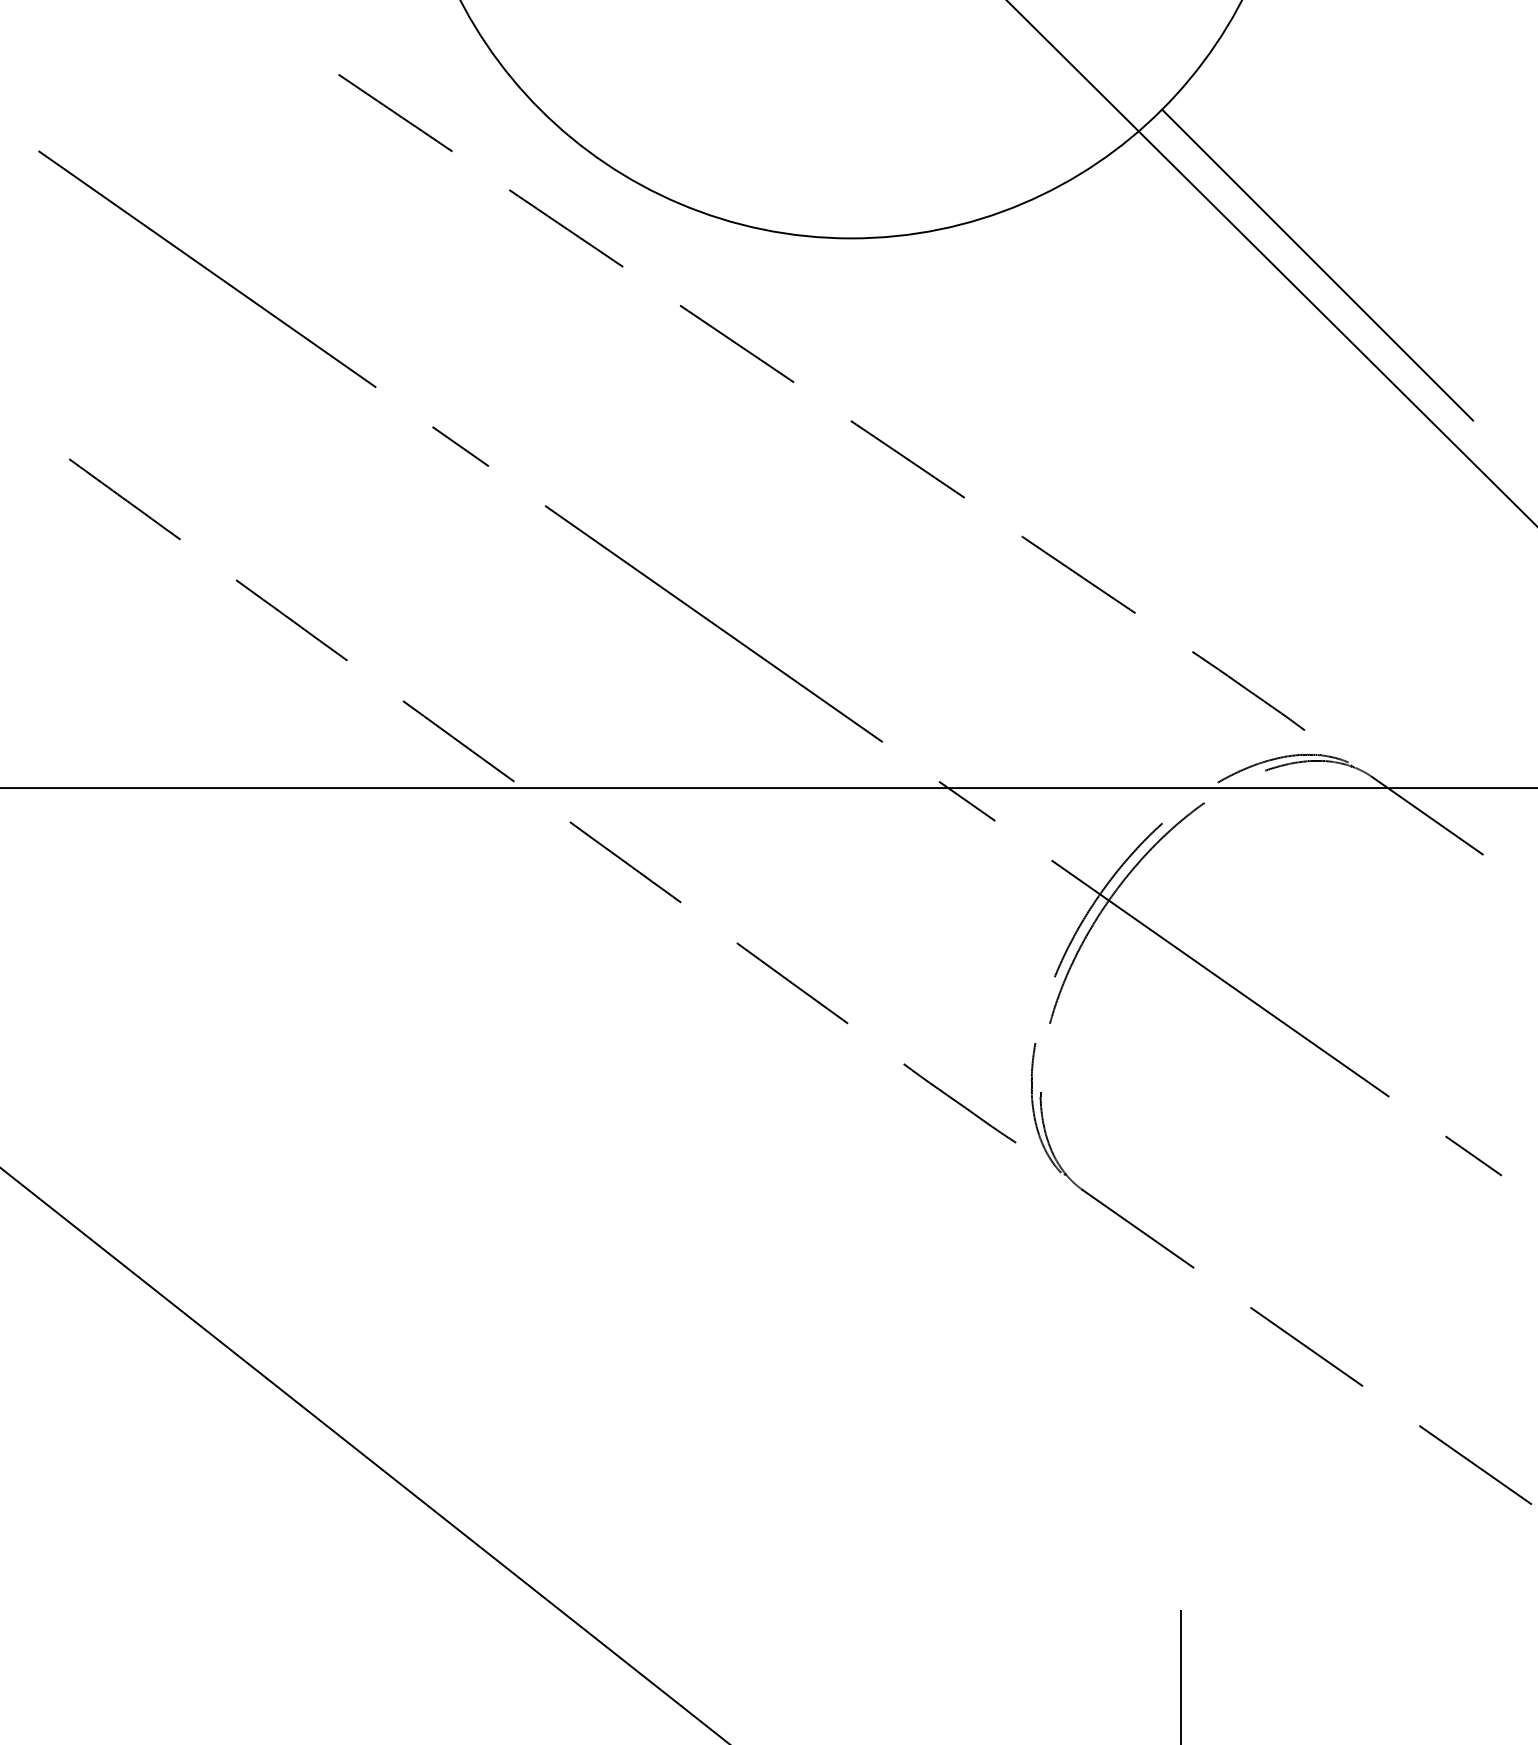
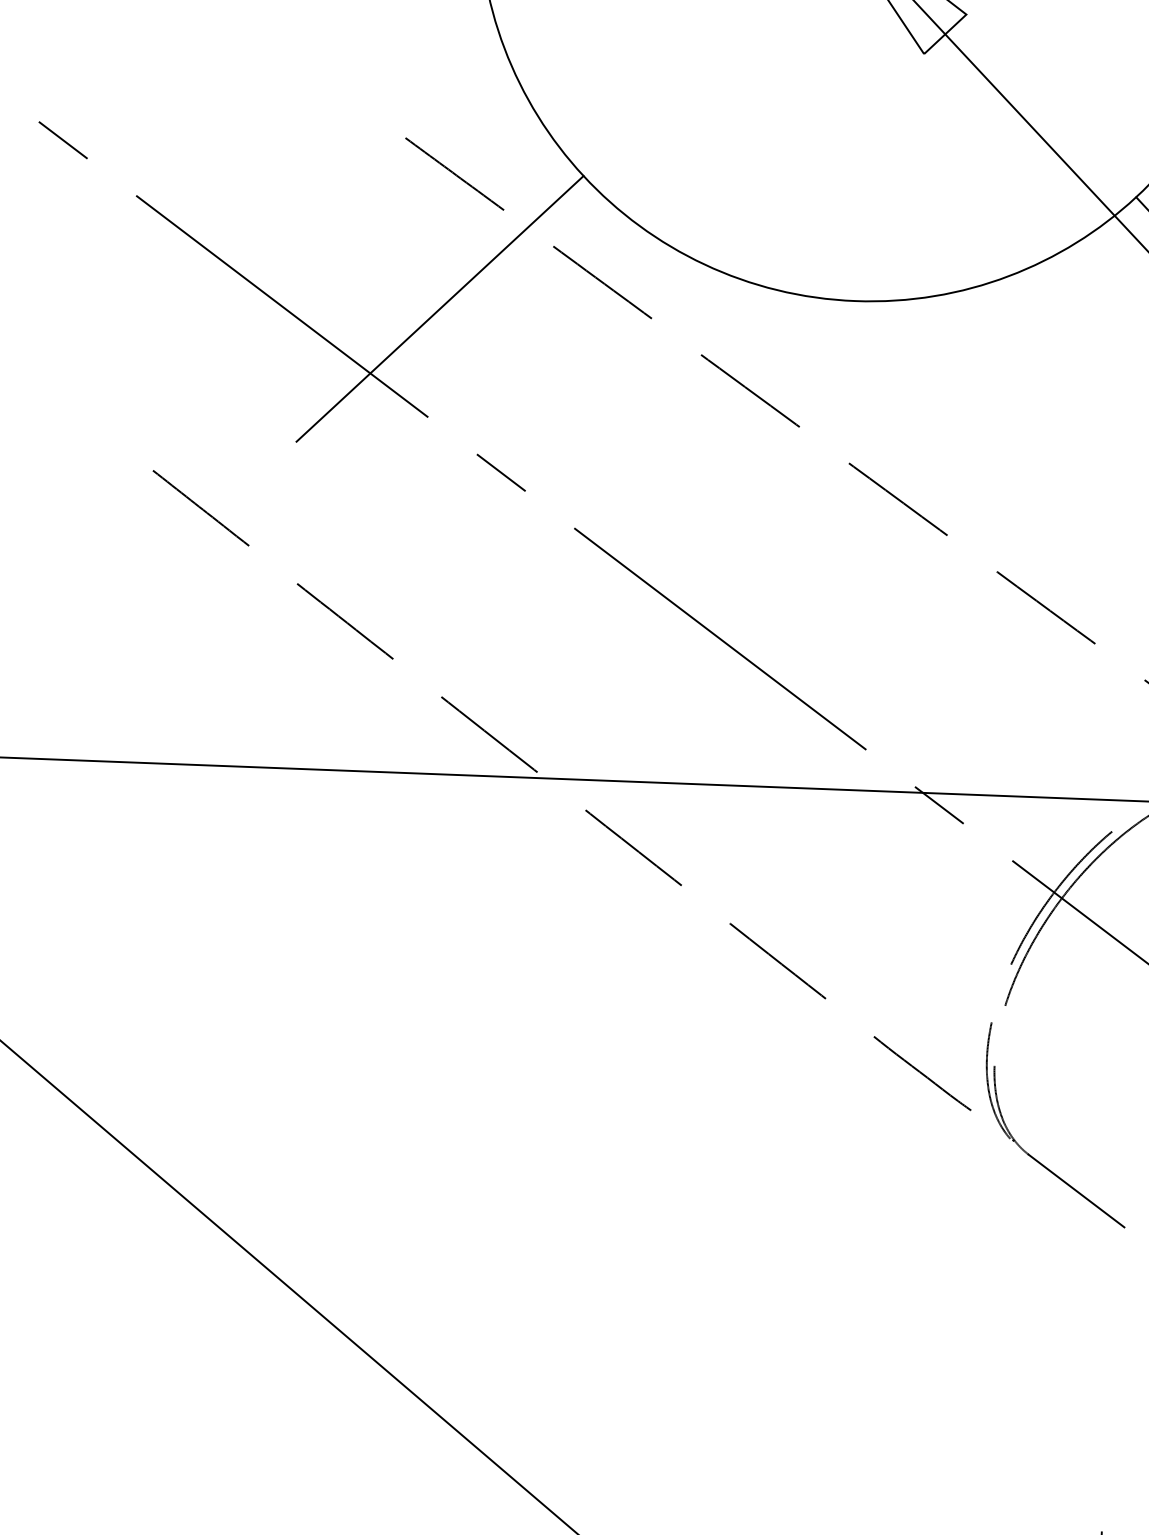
line: (384, 264) -> (439, 308), added

